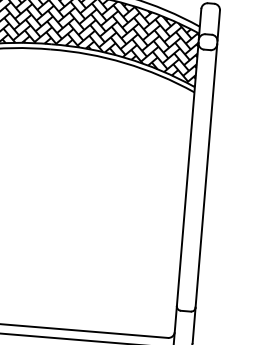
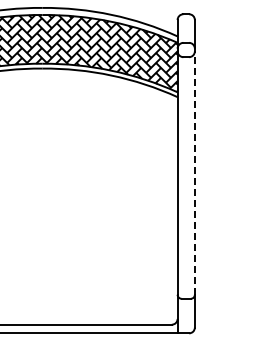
line: (205, 176) -> (194, 173), solid -> dashed

